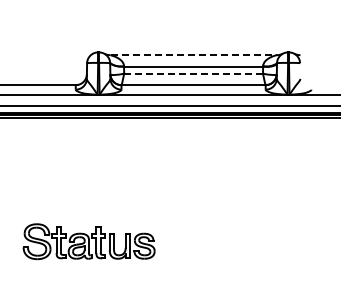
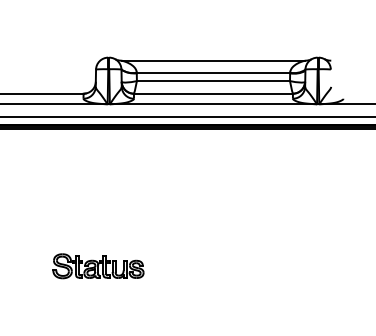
line: (194, 55) -> (214, 61), dashed -> solid
line: (194, 73) -> (214, 80), dashed -> solid
part: (89, 241) -> (98, 266), size x0.62

